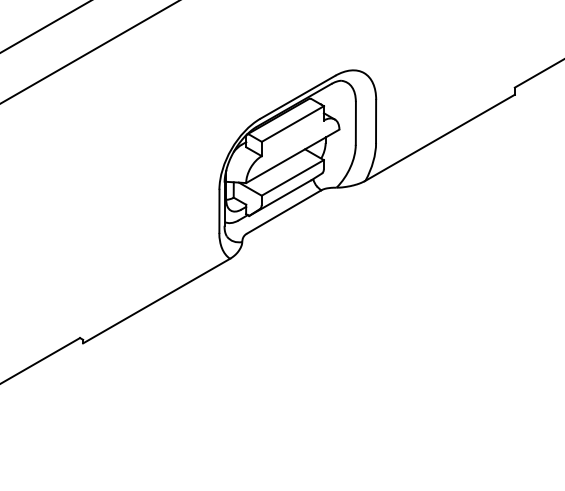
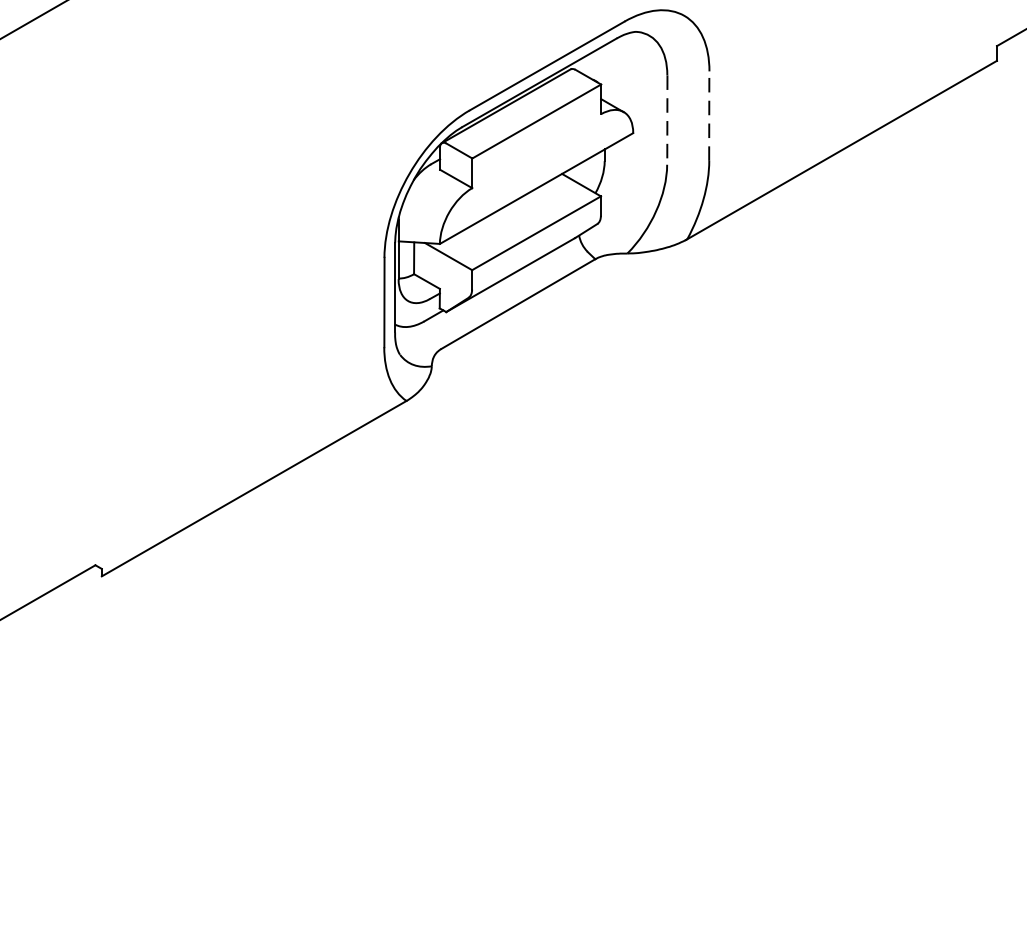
line: (376, 121) -> (710, 116), solid -> dashed
line: (355, 123) -> (666, 120), solid -> dashed

